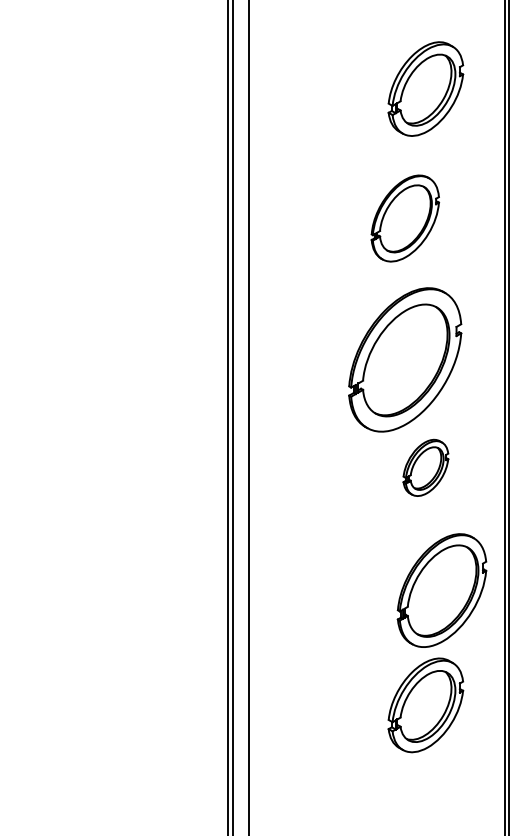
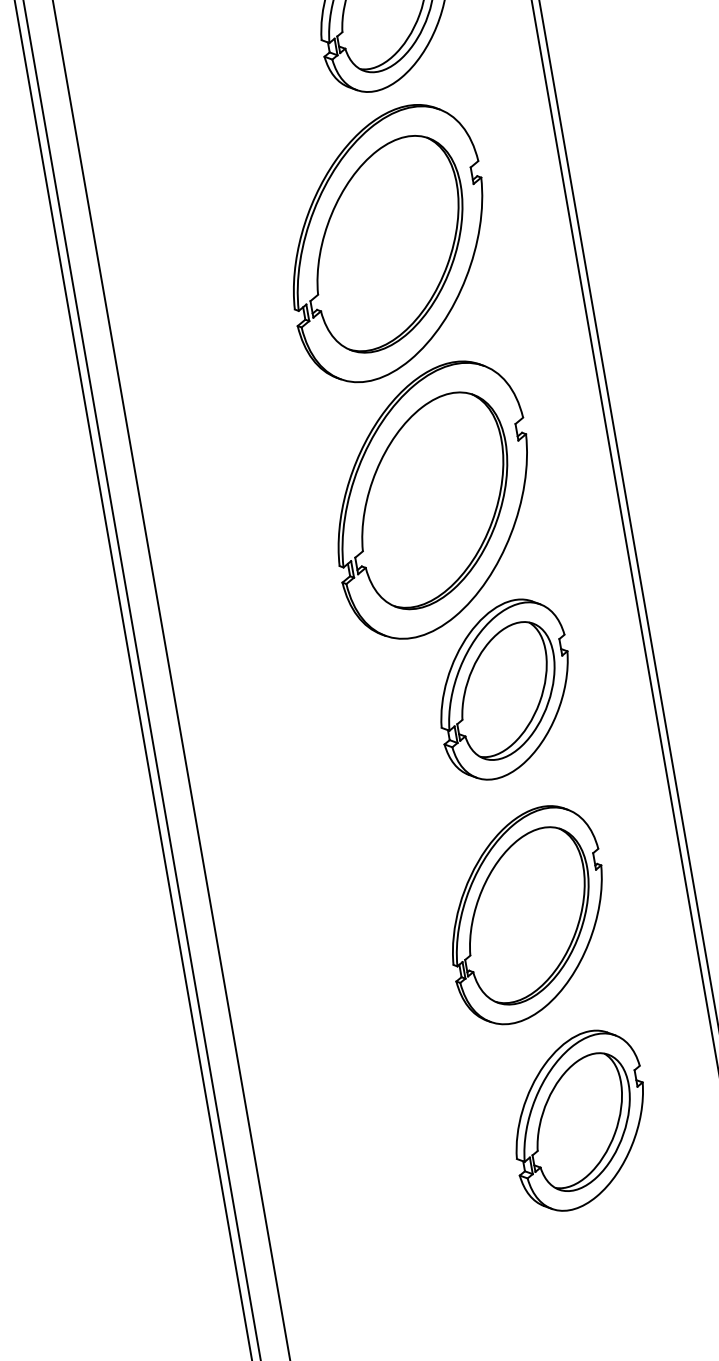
part: (405, 218) -> (388, 243), size x1.67
part: (425, 467) -> (503, 689), size x1.67
part: (441, 590) -> (526, 915), moved

